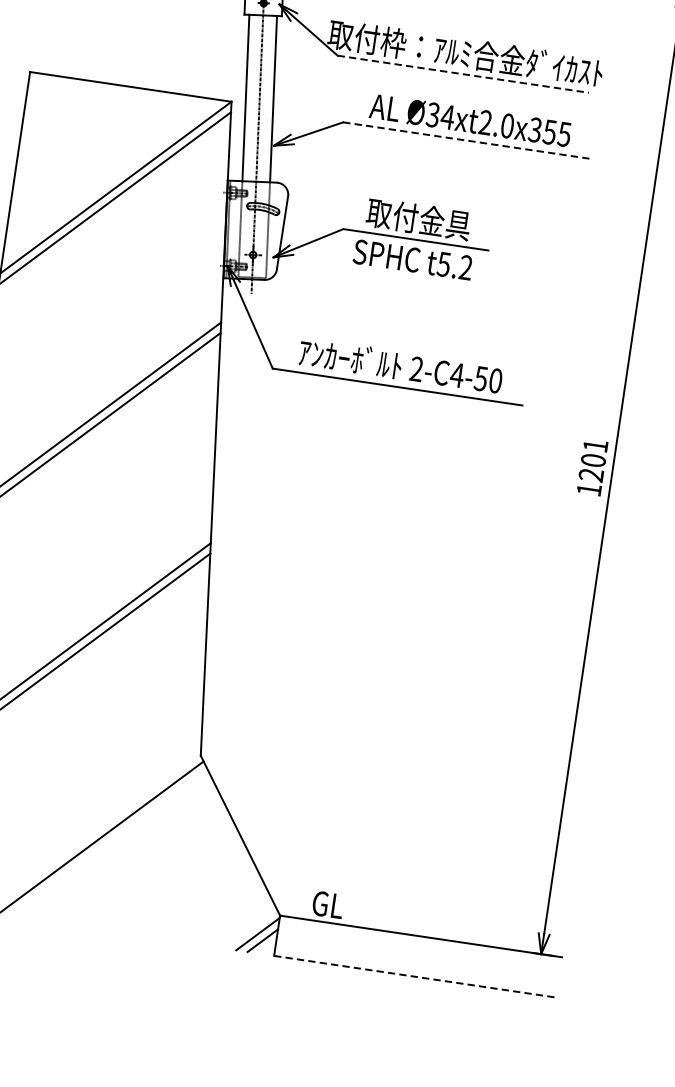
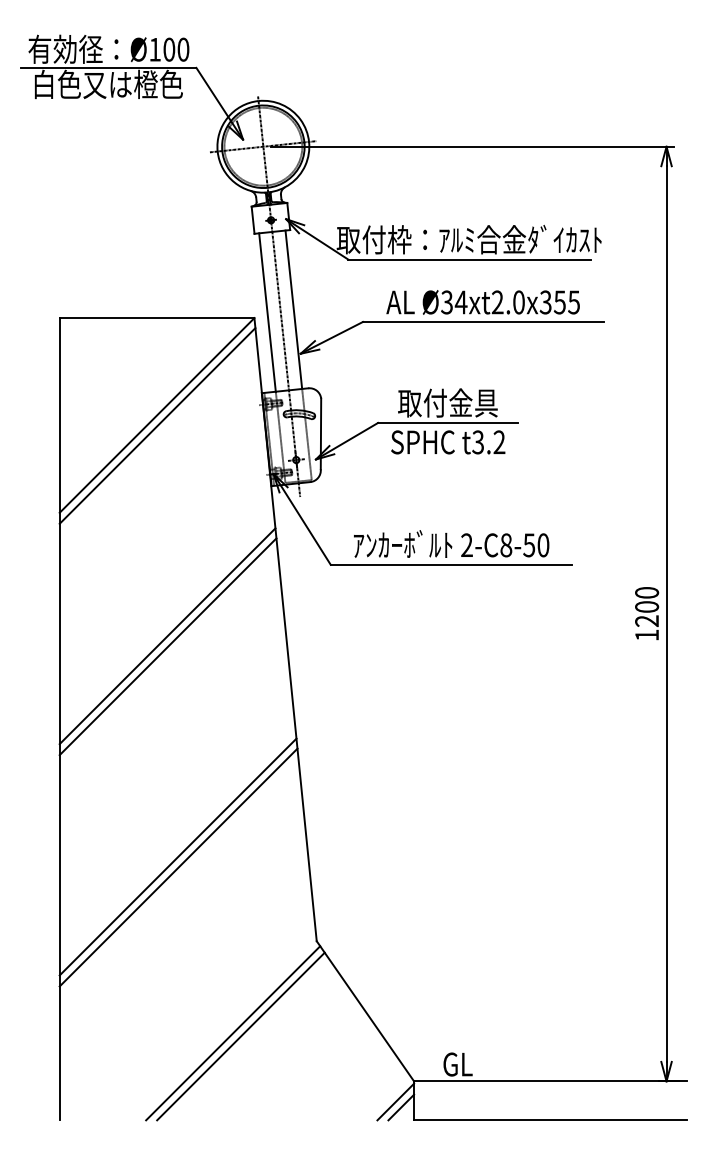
line: (463, 74) -> (470, 259), dashed -> solid
line: (467, 140) -> (483, 321), dashed -> solid
text: (444, 263) -> (478, 441), t5.2 -> t3.2
text: (456, 375) -> (505, 545), 2-C4-50 -> 2-C8-50
text: (596, 445) -> (647, 592), 1201 -> 1200
line: (107, 842) -> (240, 1036), added
line: (415, 976) -> (550, 1120), dashed -> solid

